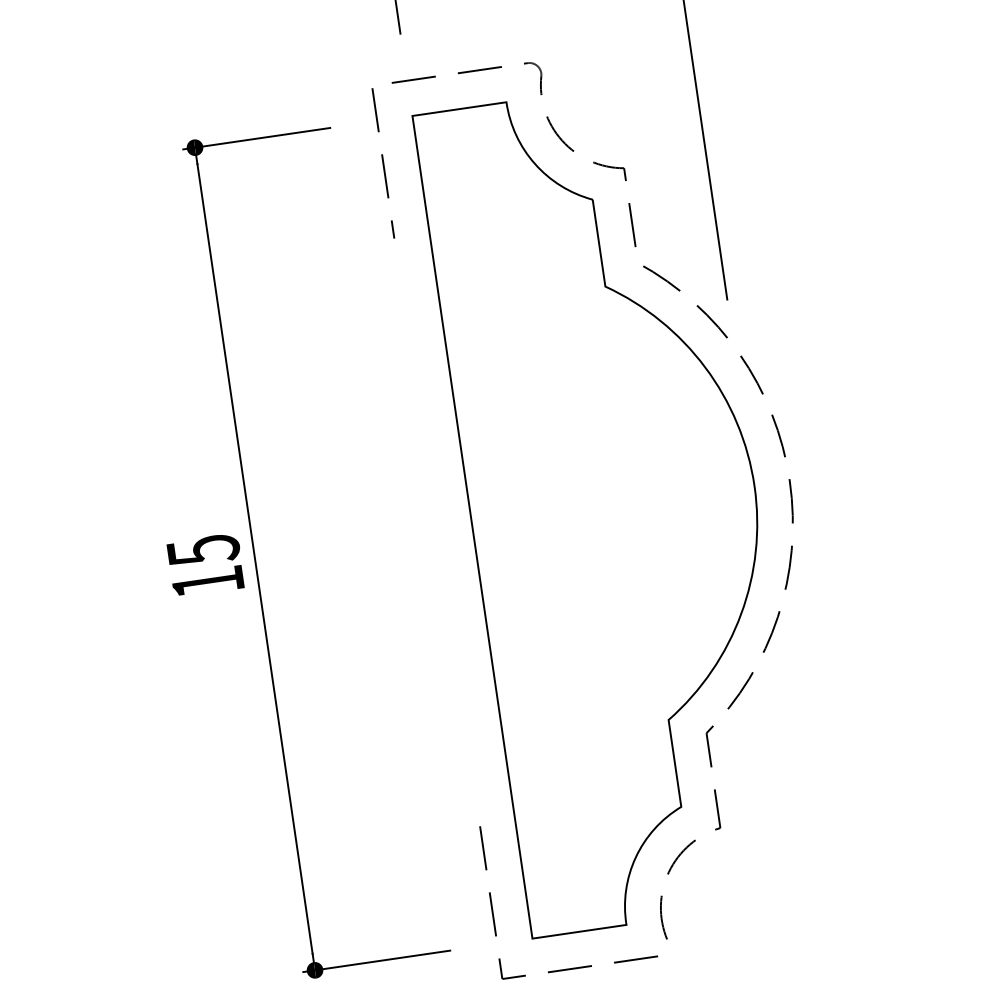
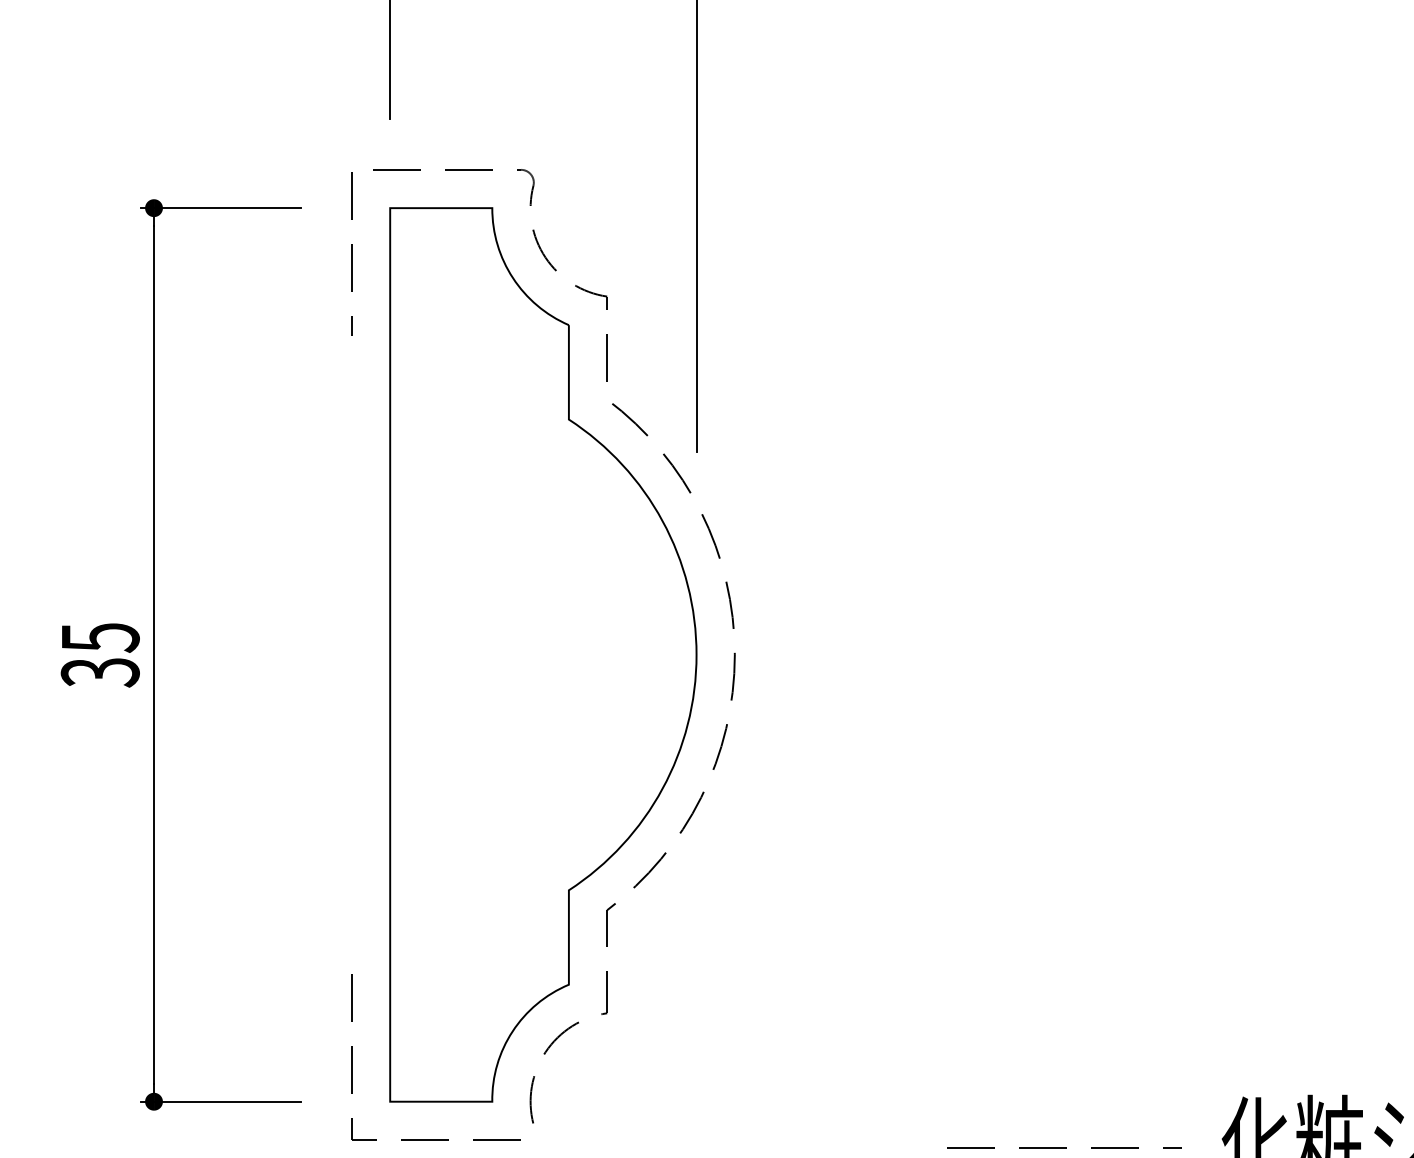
text: (207, 582) -> (99, 672), 15 -> 35

